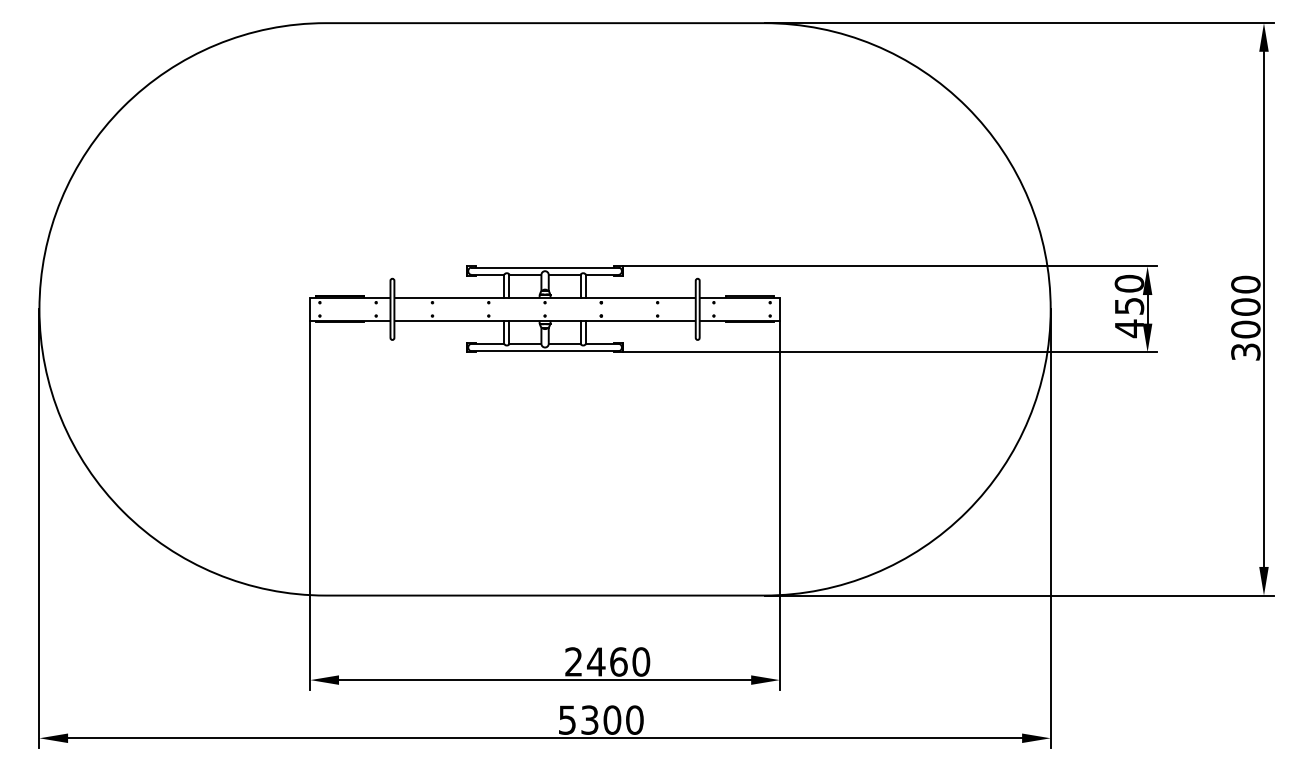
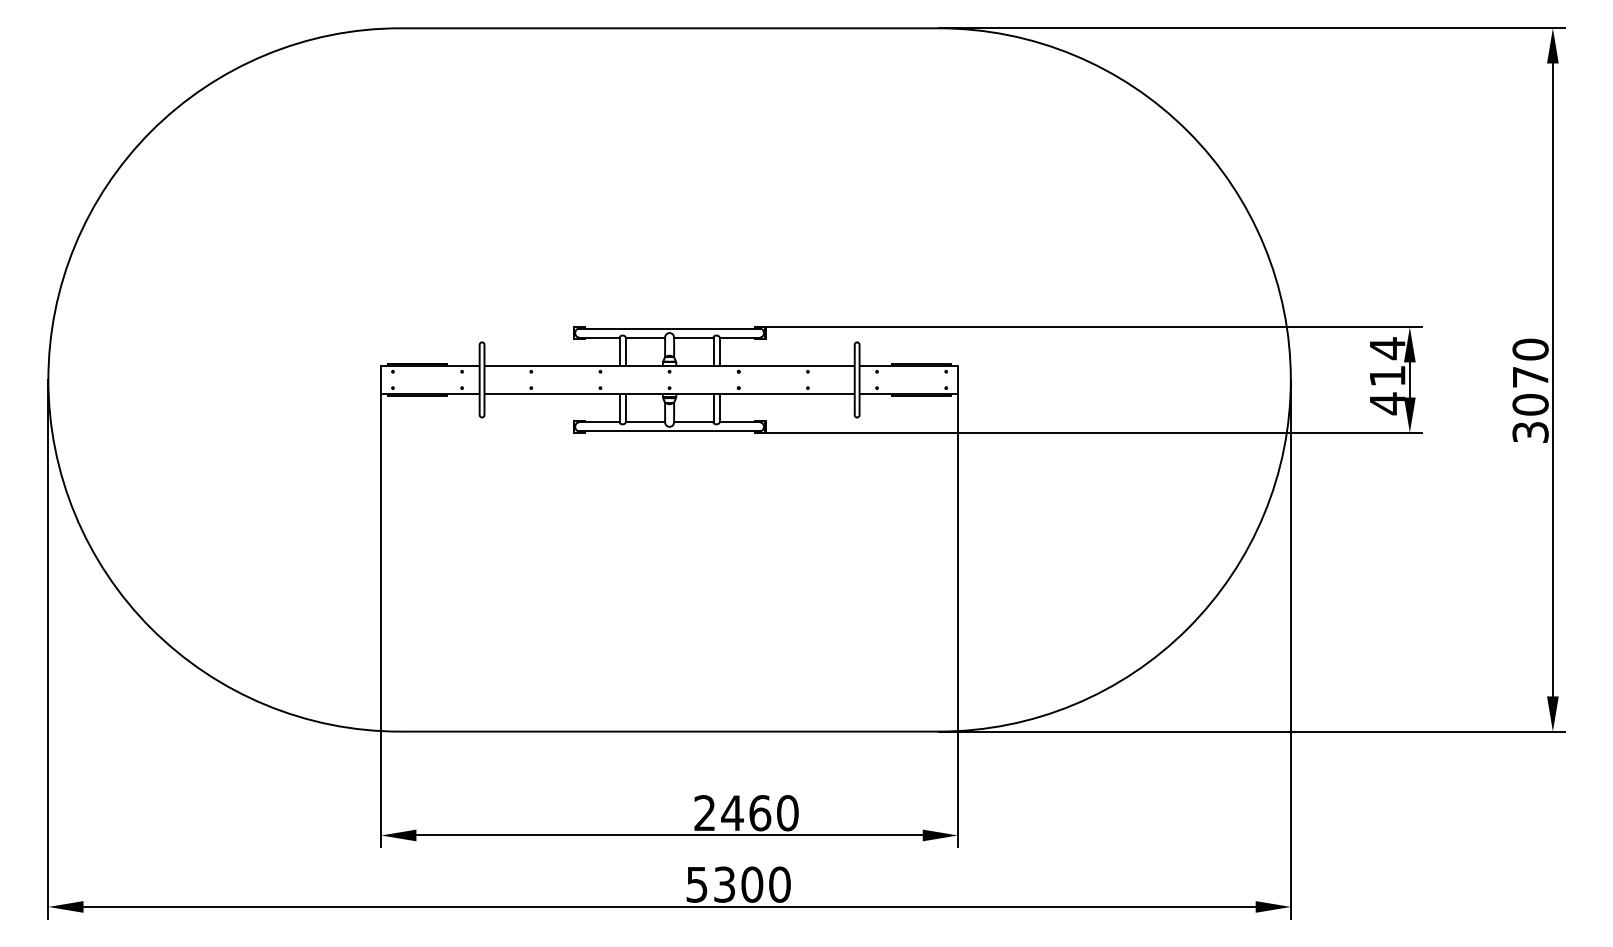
text: (1129, 294) -> (1387, 361), 450 -> 414
text: (1245, 307) -> (1530, 377), 3000 -> 3070

